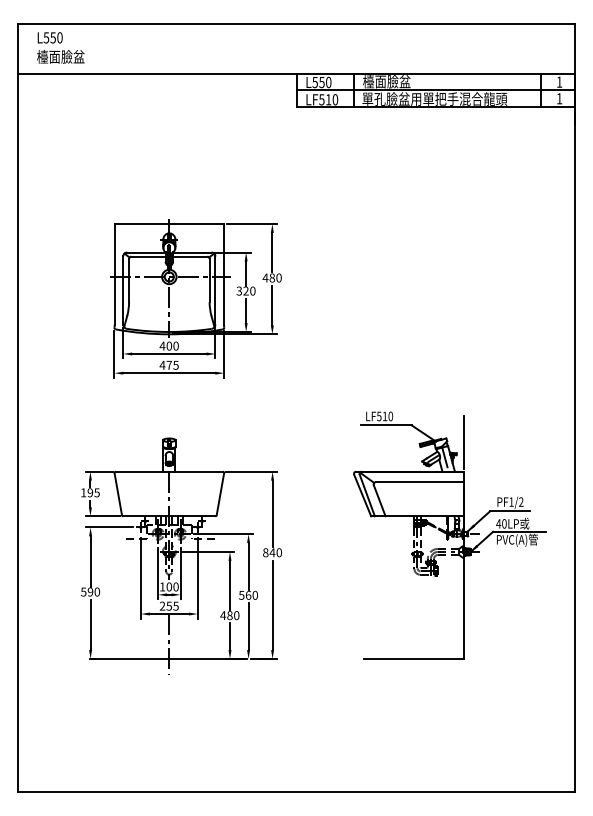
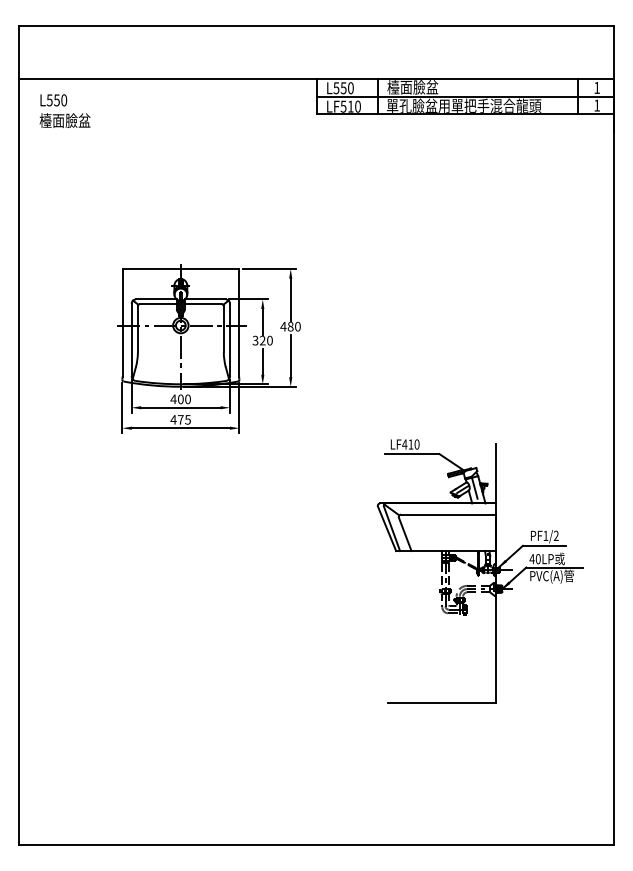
text: (60, 47) -> (64, 110), moved
part: (195, 298) -> (208, 348), moved
text: (378, 416) -> (403, 444), LF510 -> LF410
part: (181, 555) -> (193, 592), removed

